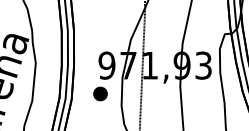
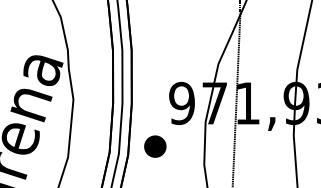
part: (100, 93) -> (155, 145), moved

